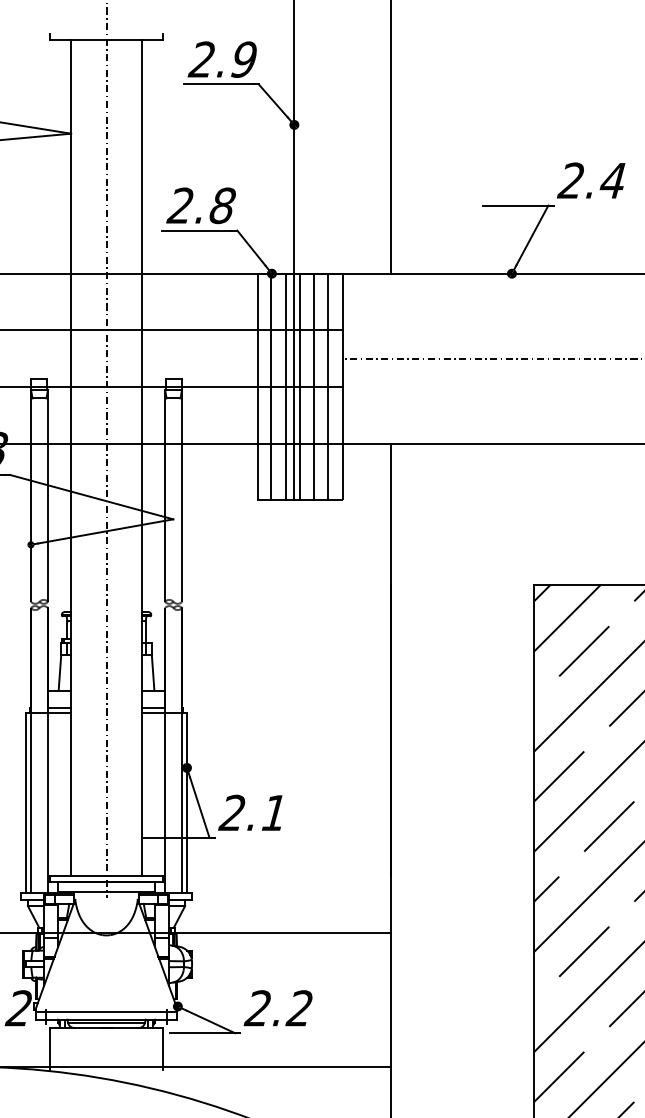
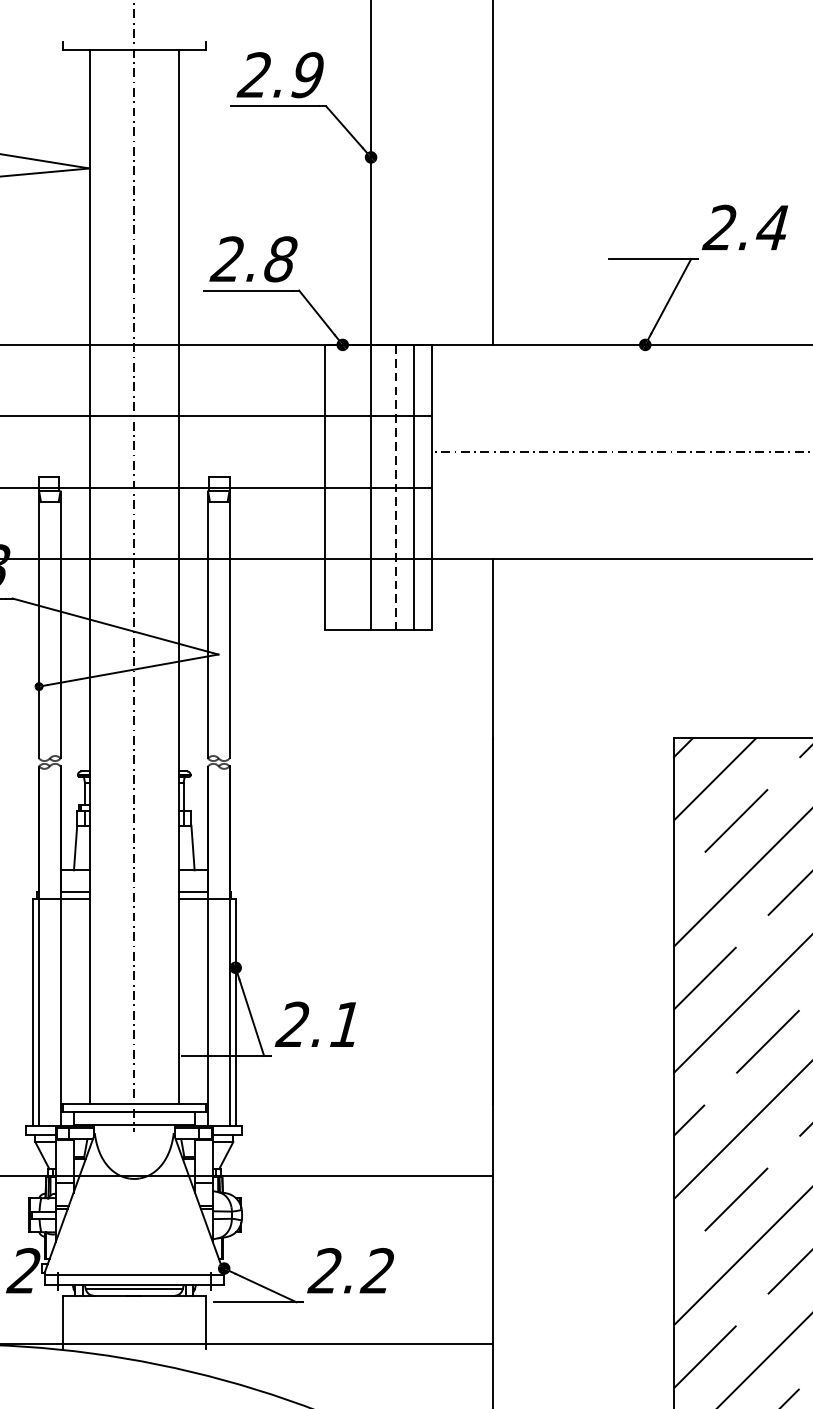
line: (271, 386) -> (342, 487), removed
line: (285, 386) -> (359, 487), removed
line: (299, 386) -> (377, 487), removed
line: (314, 387) -> (396, 488), solid -> dashed

